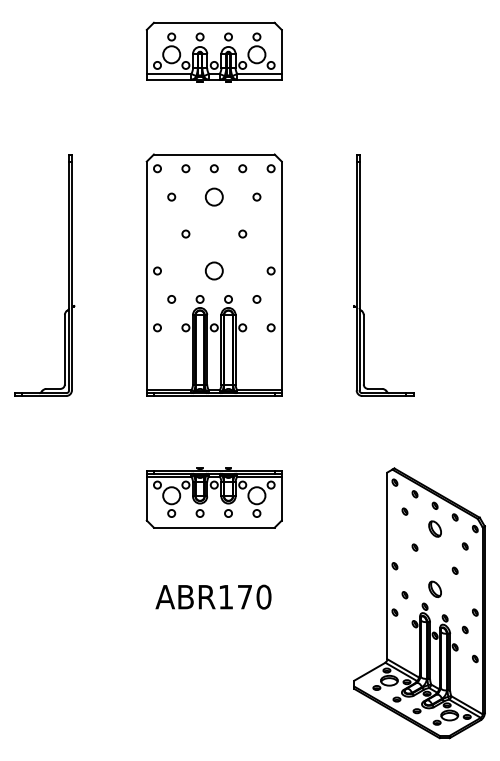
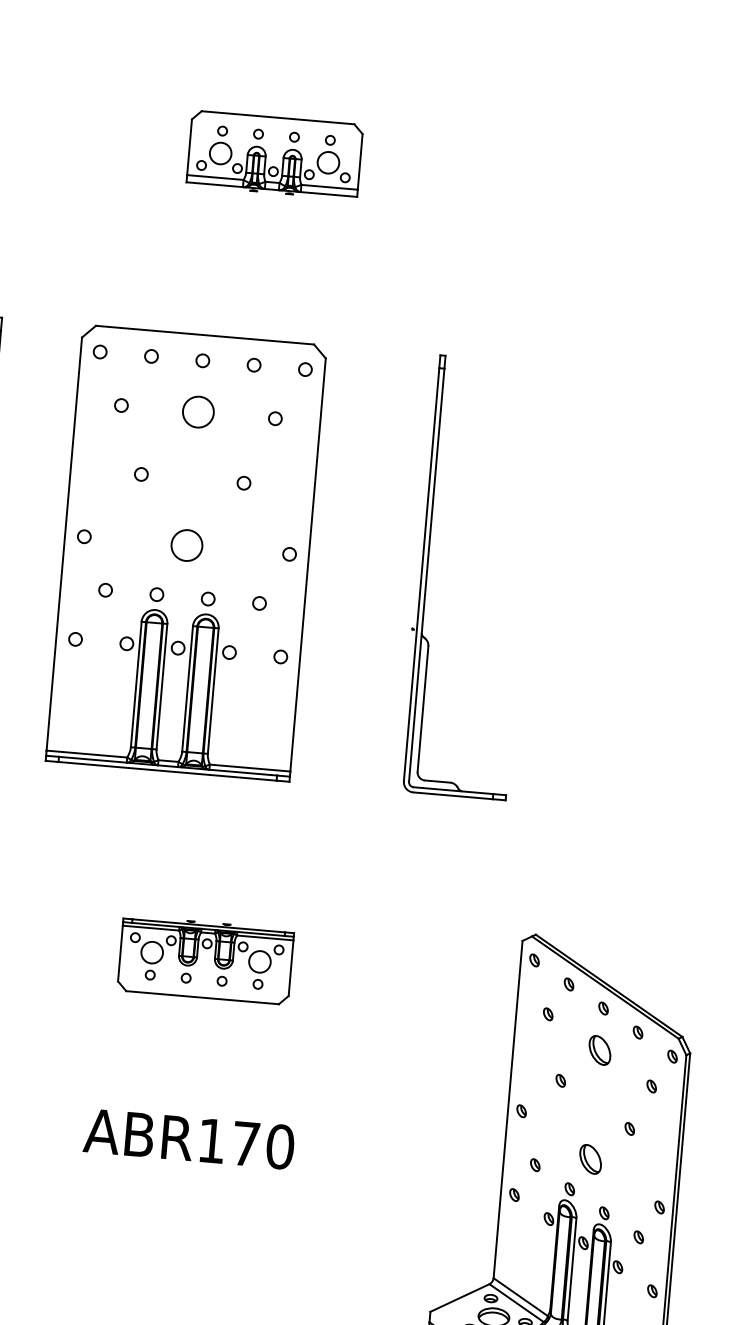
part: (213, 51) -> (273, 153), size x0.7
part: (213, 274) -> (184, 551), moved
part: (360, 275) -> (428, 574), moved
part: (213, 497) -> (204, 959), size x0.7

